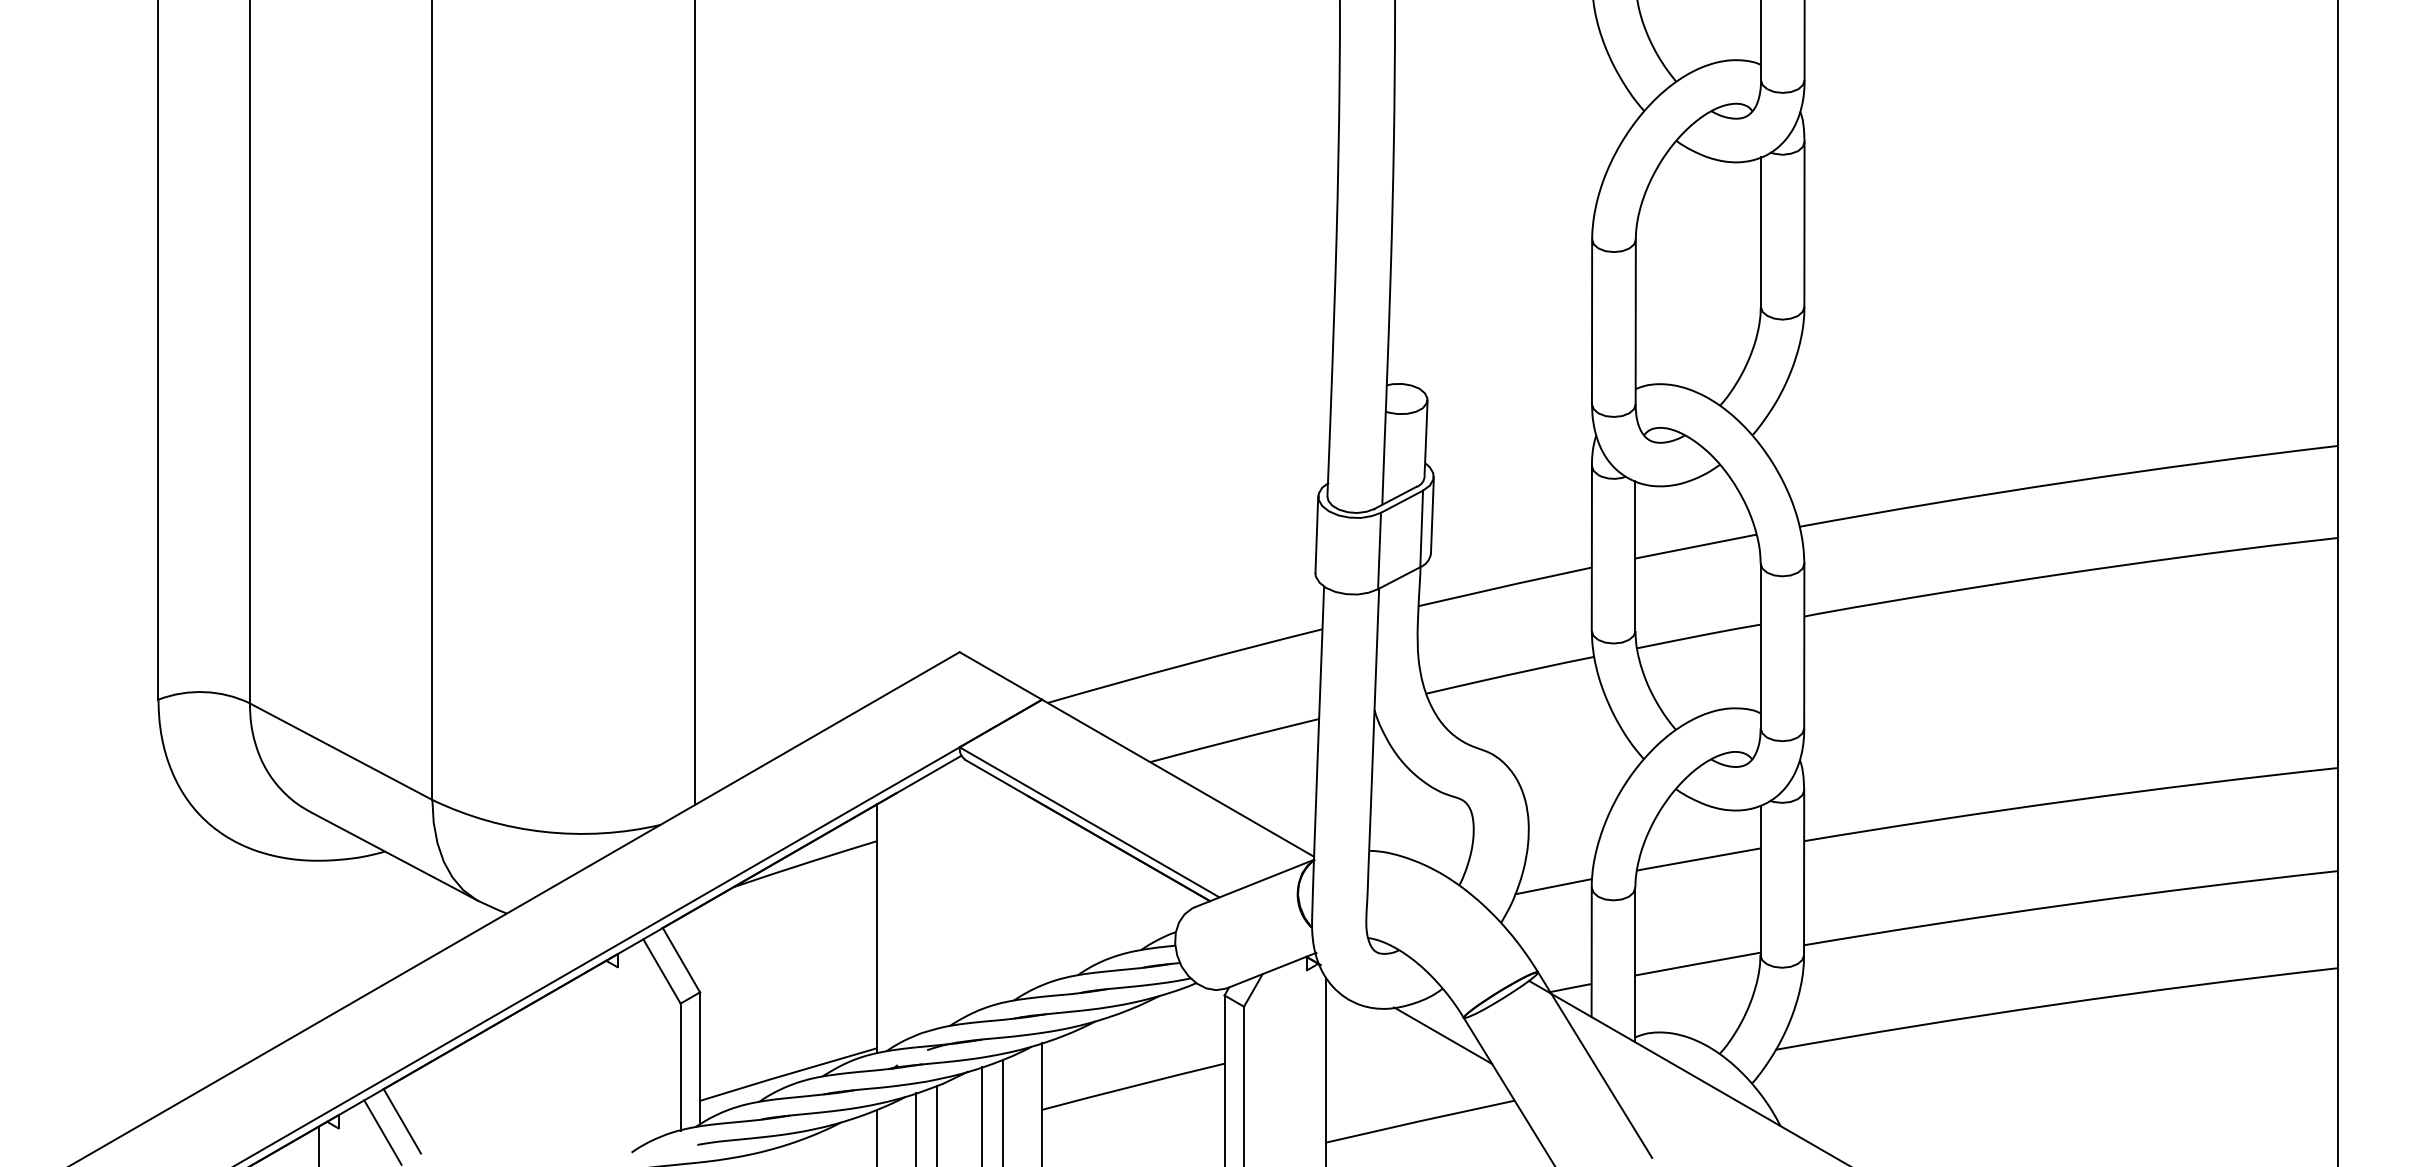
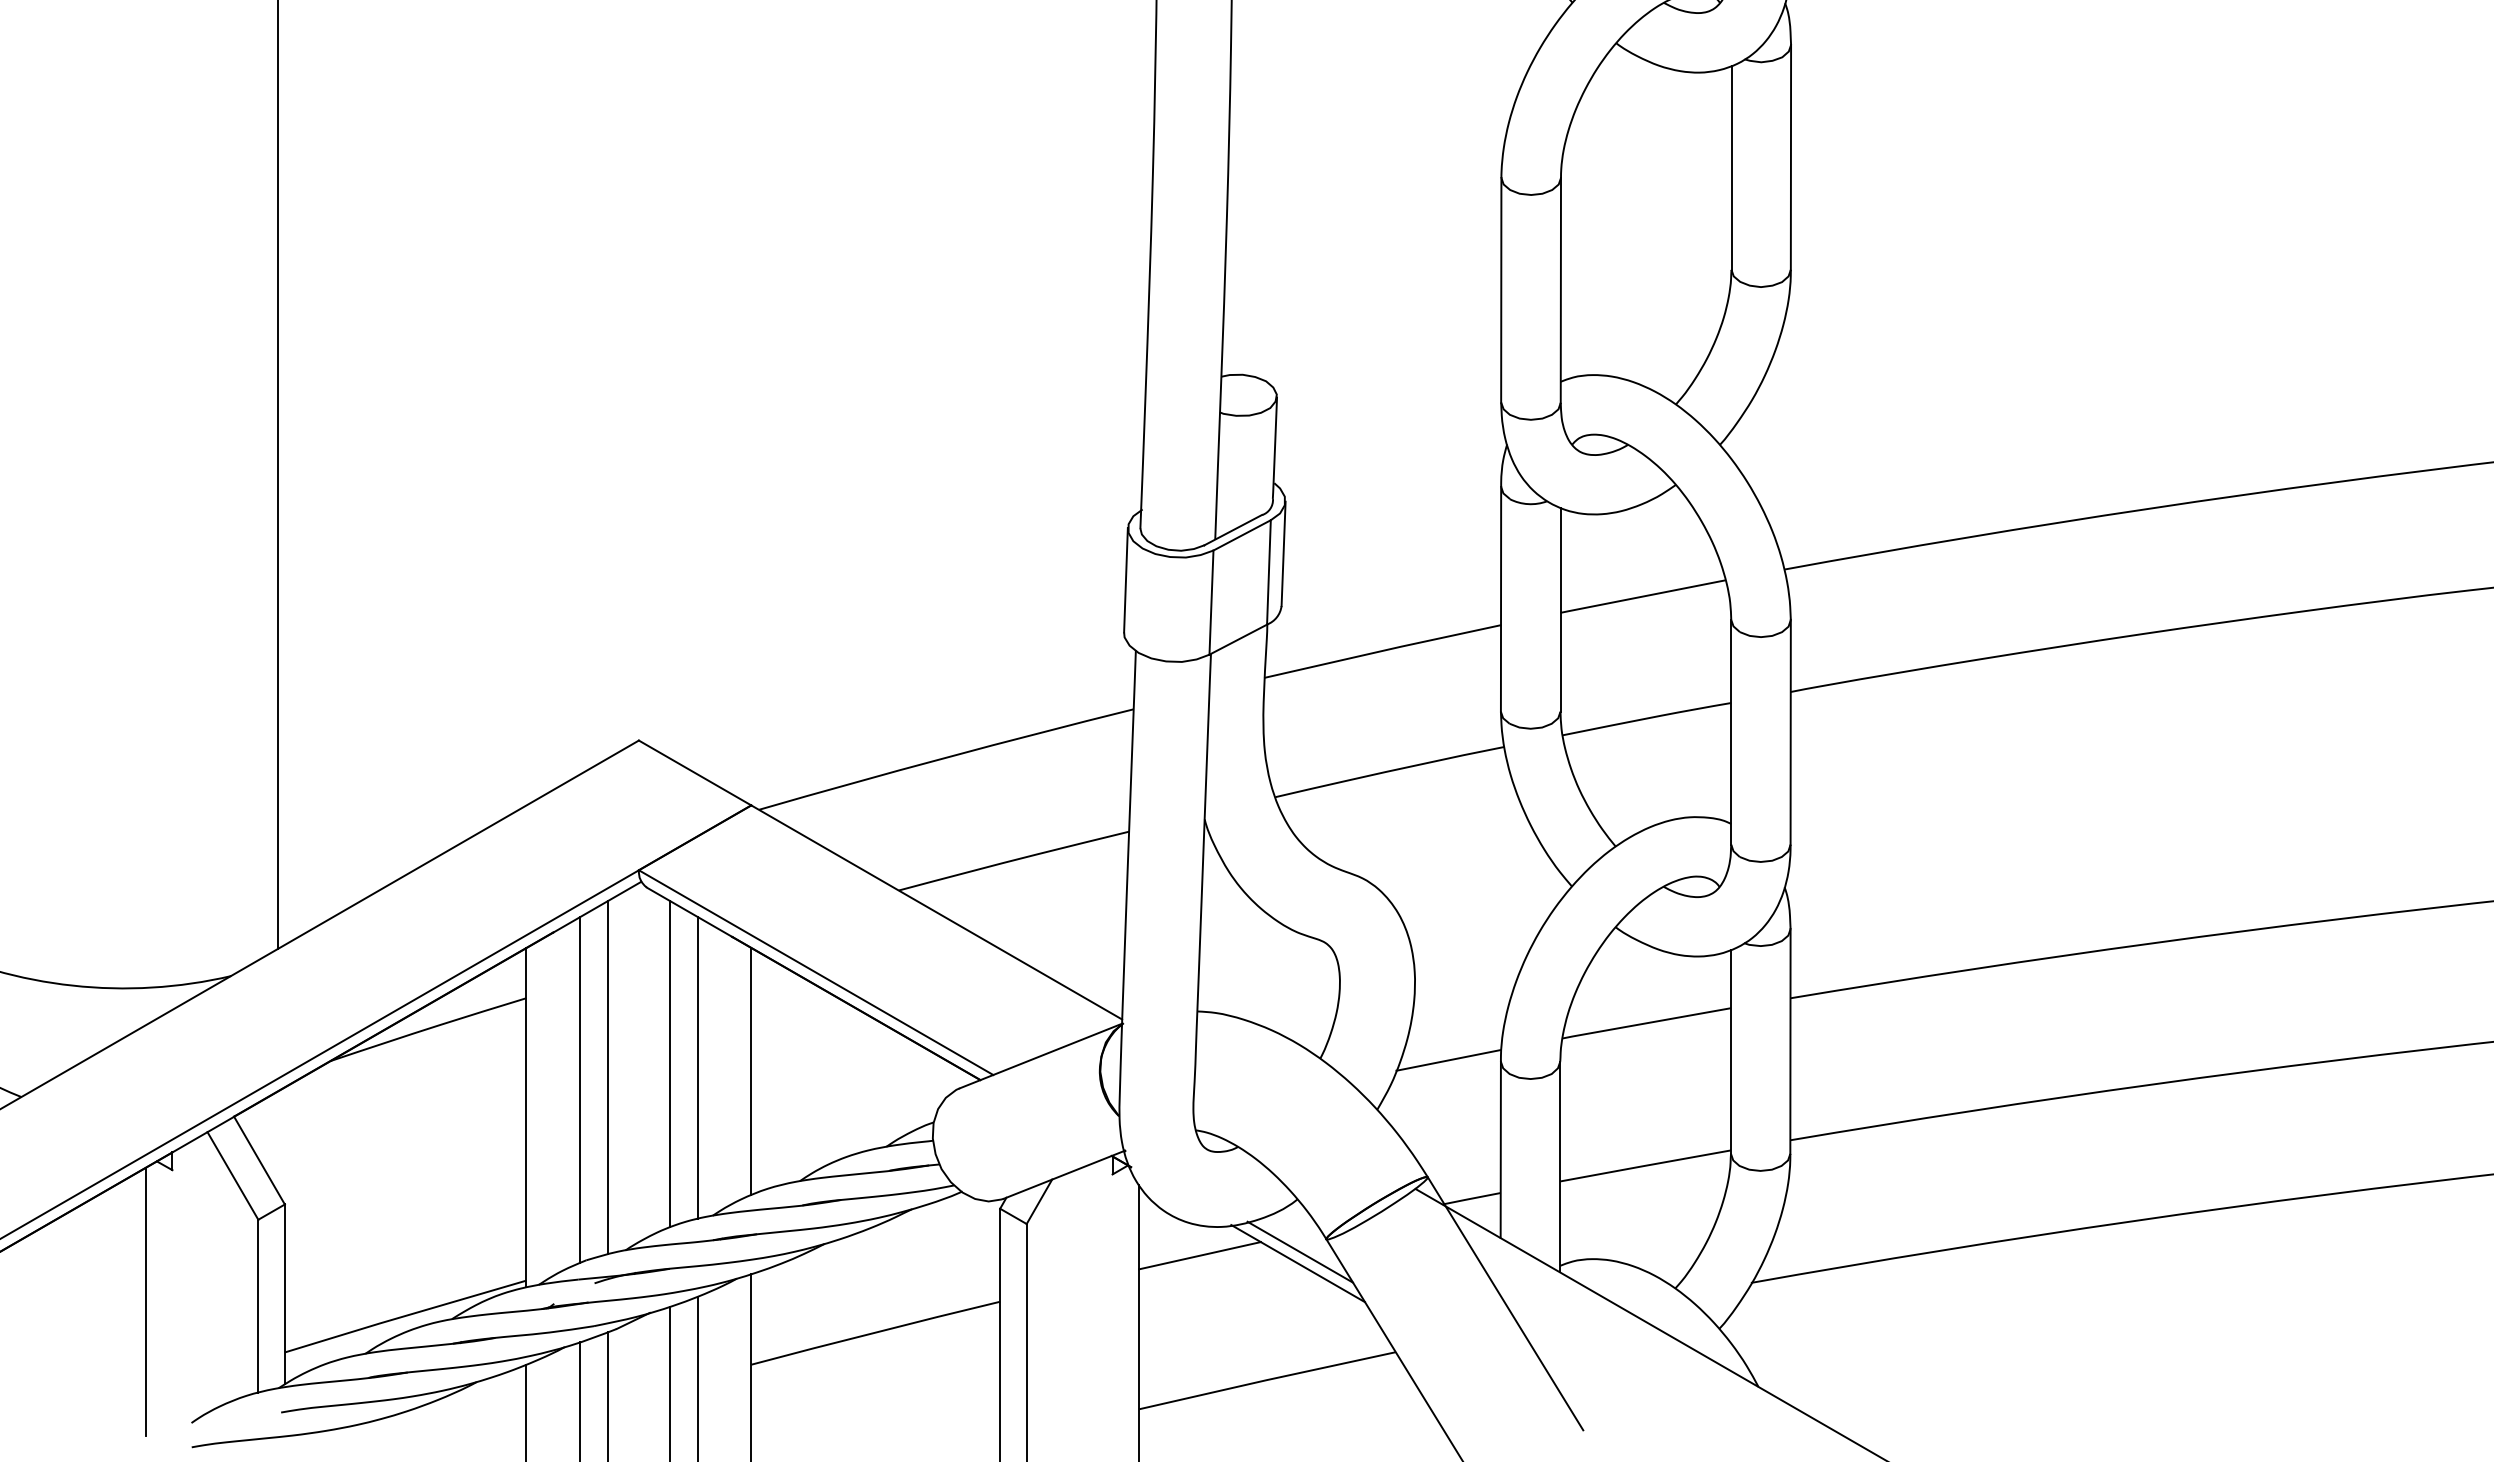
line: (982, 889) -> (670, 1064), added
line: (1003, 891) -> (698, 1066), added
line: (1042, 894) -> (751, 1071), added
line: (936, 898) -> (607, 1076), added
line: (916, 908) -> (580, 1090), added
line: (1444, 1027) -> (1300, 1252), added
line: (1370, 1029) -> (1199, 1255), added
line: (598, 1063) -> (146, 1301), added

